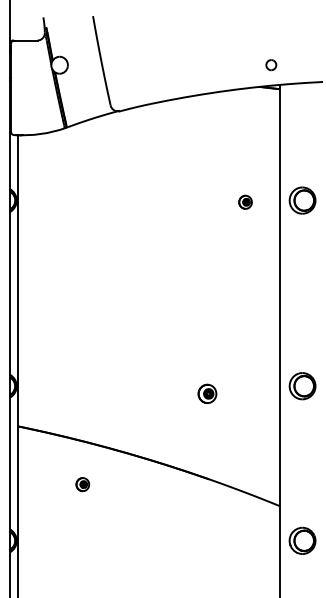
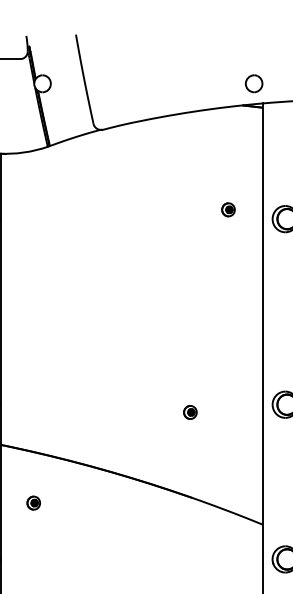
part: (271, 64) -> (254, 83), size x1.67
part: (245, 201) -> (228, 209), moved
part: (207, 393) -> (190, 412), size x0.71
part: (82, 484) -> (33, 503), moved

